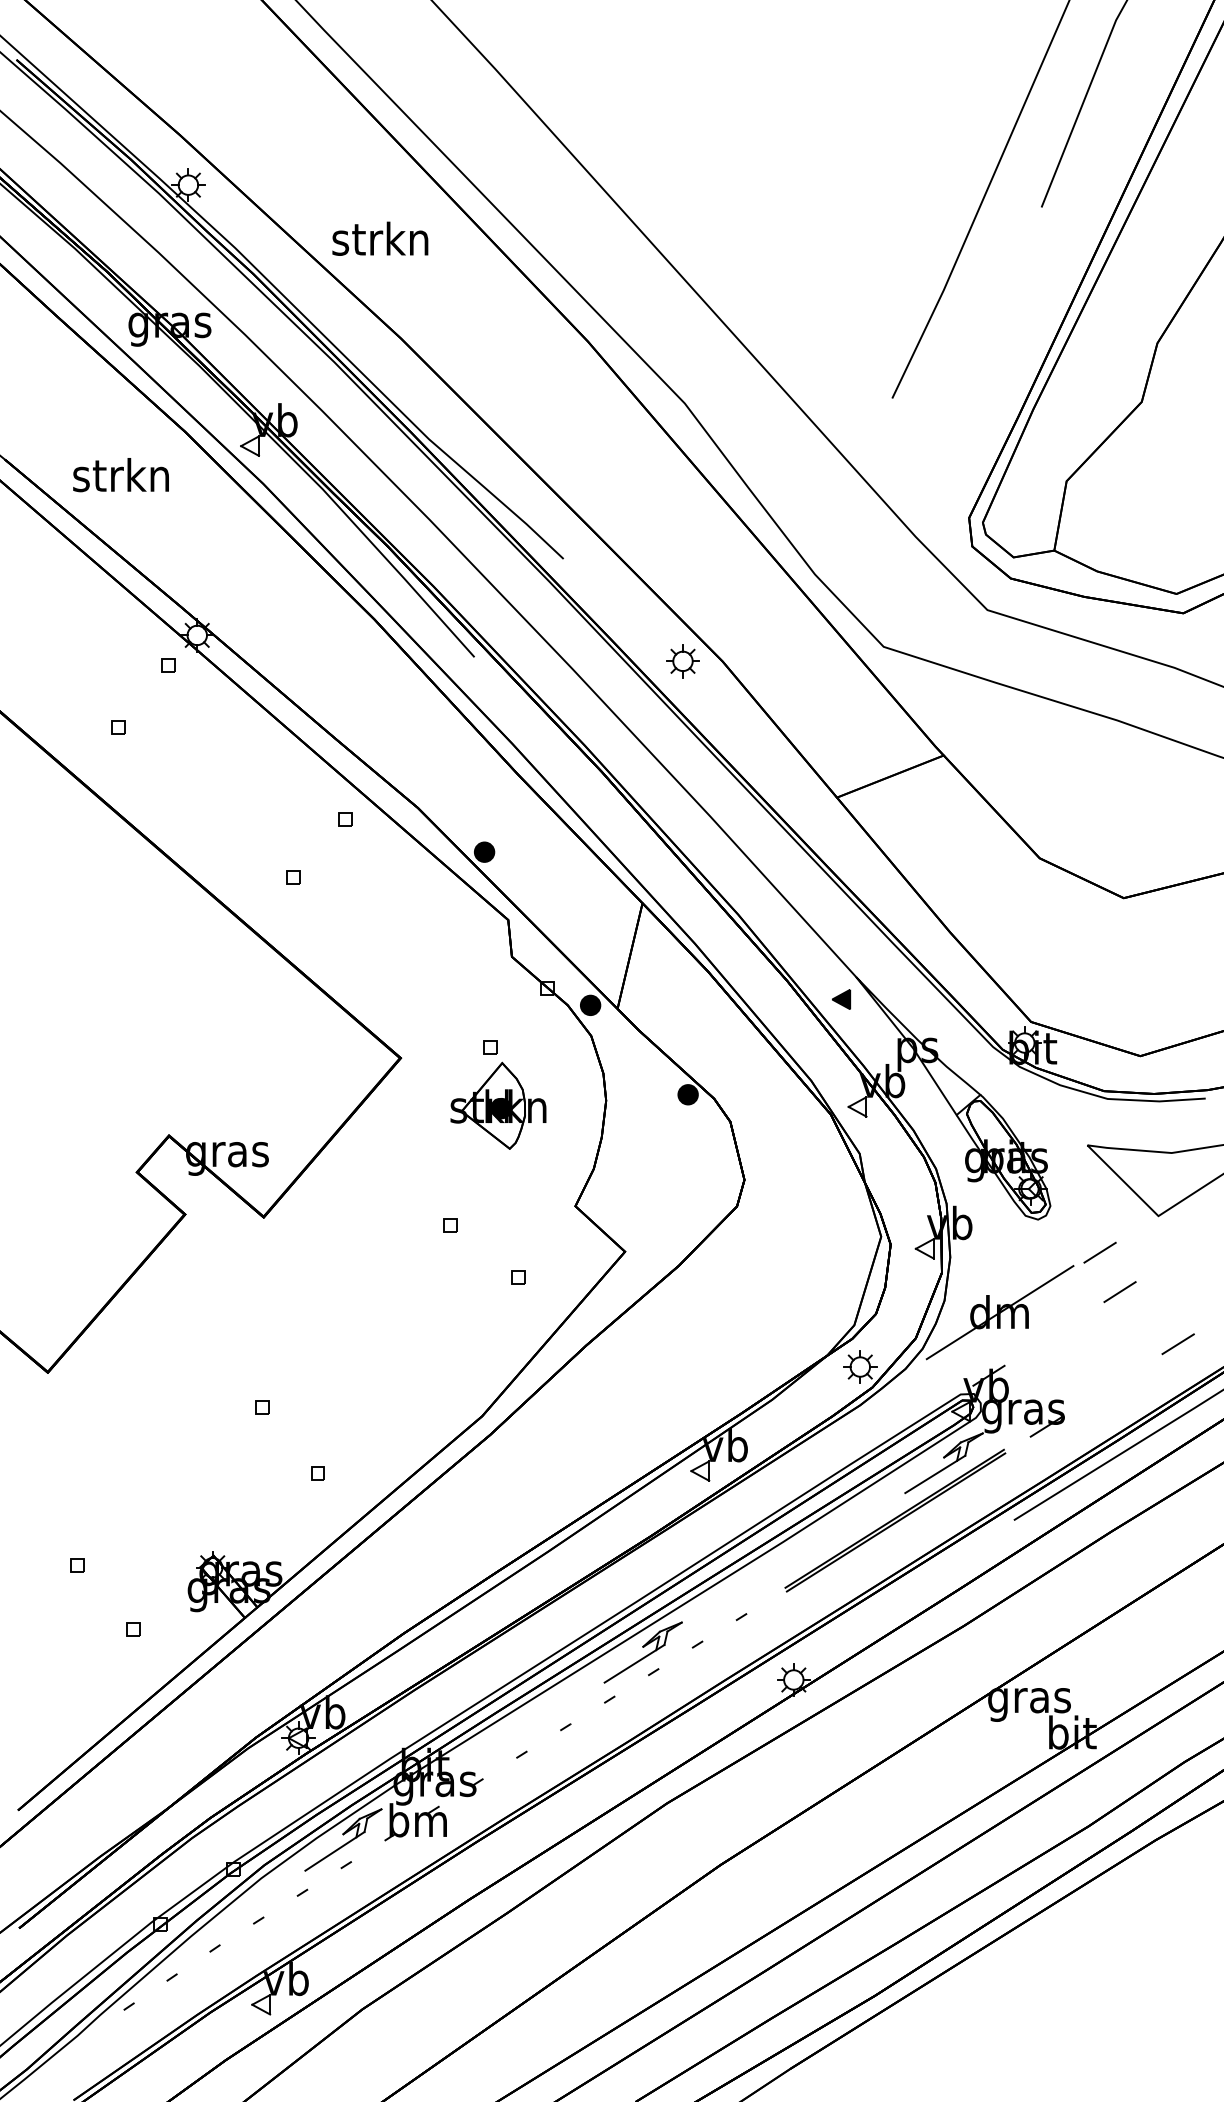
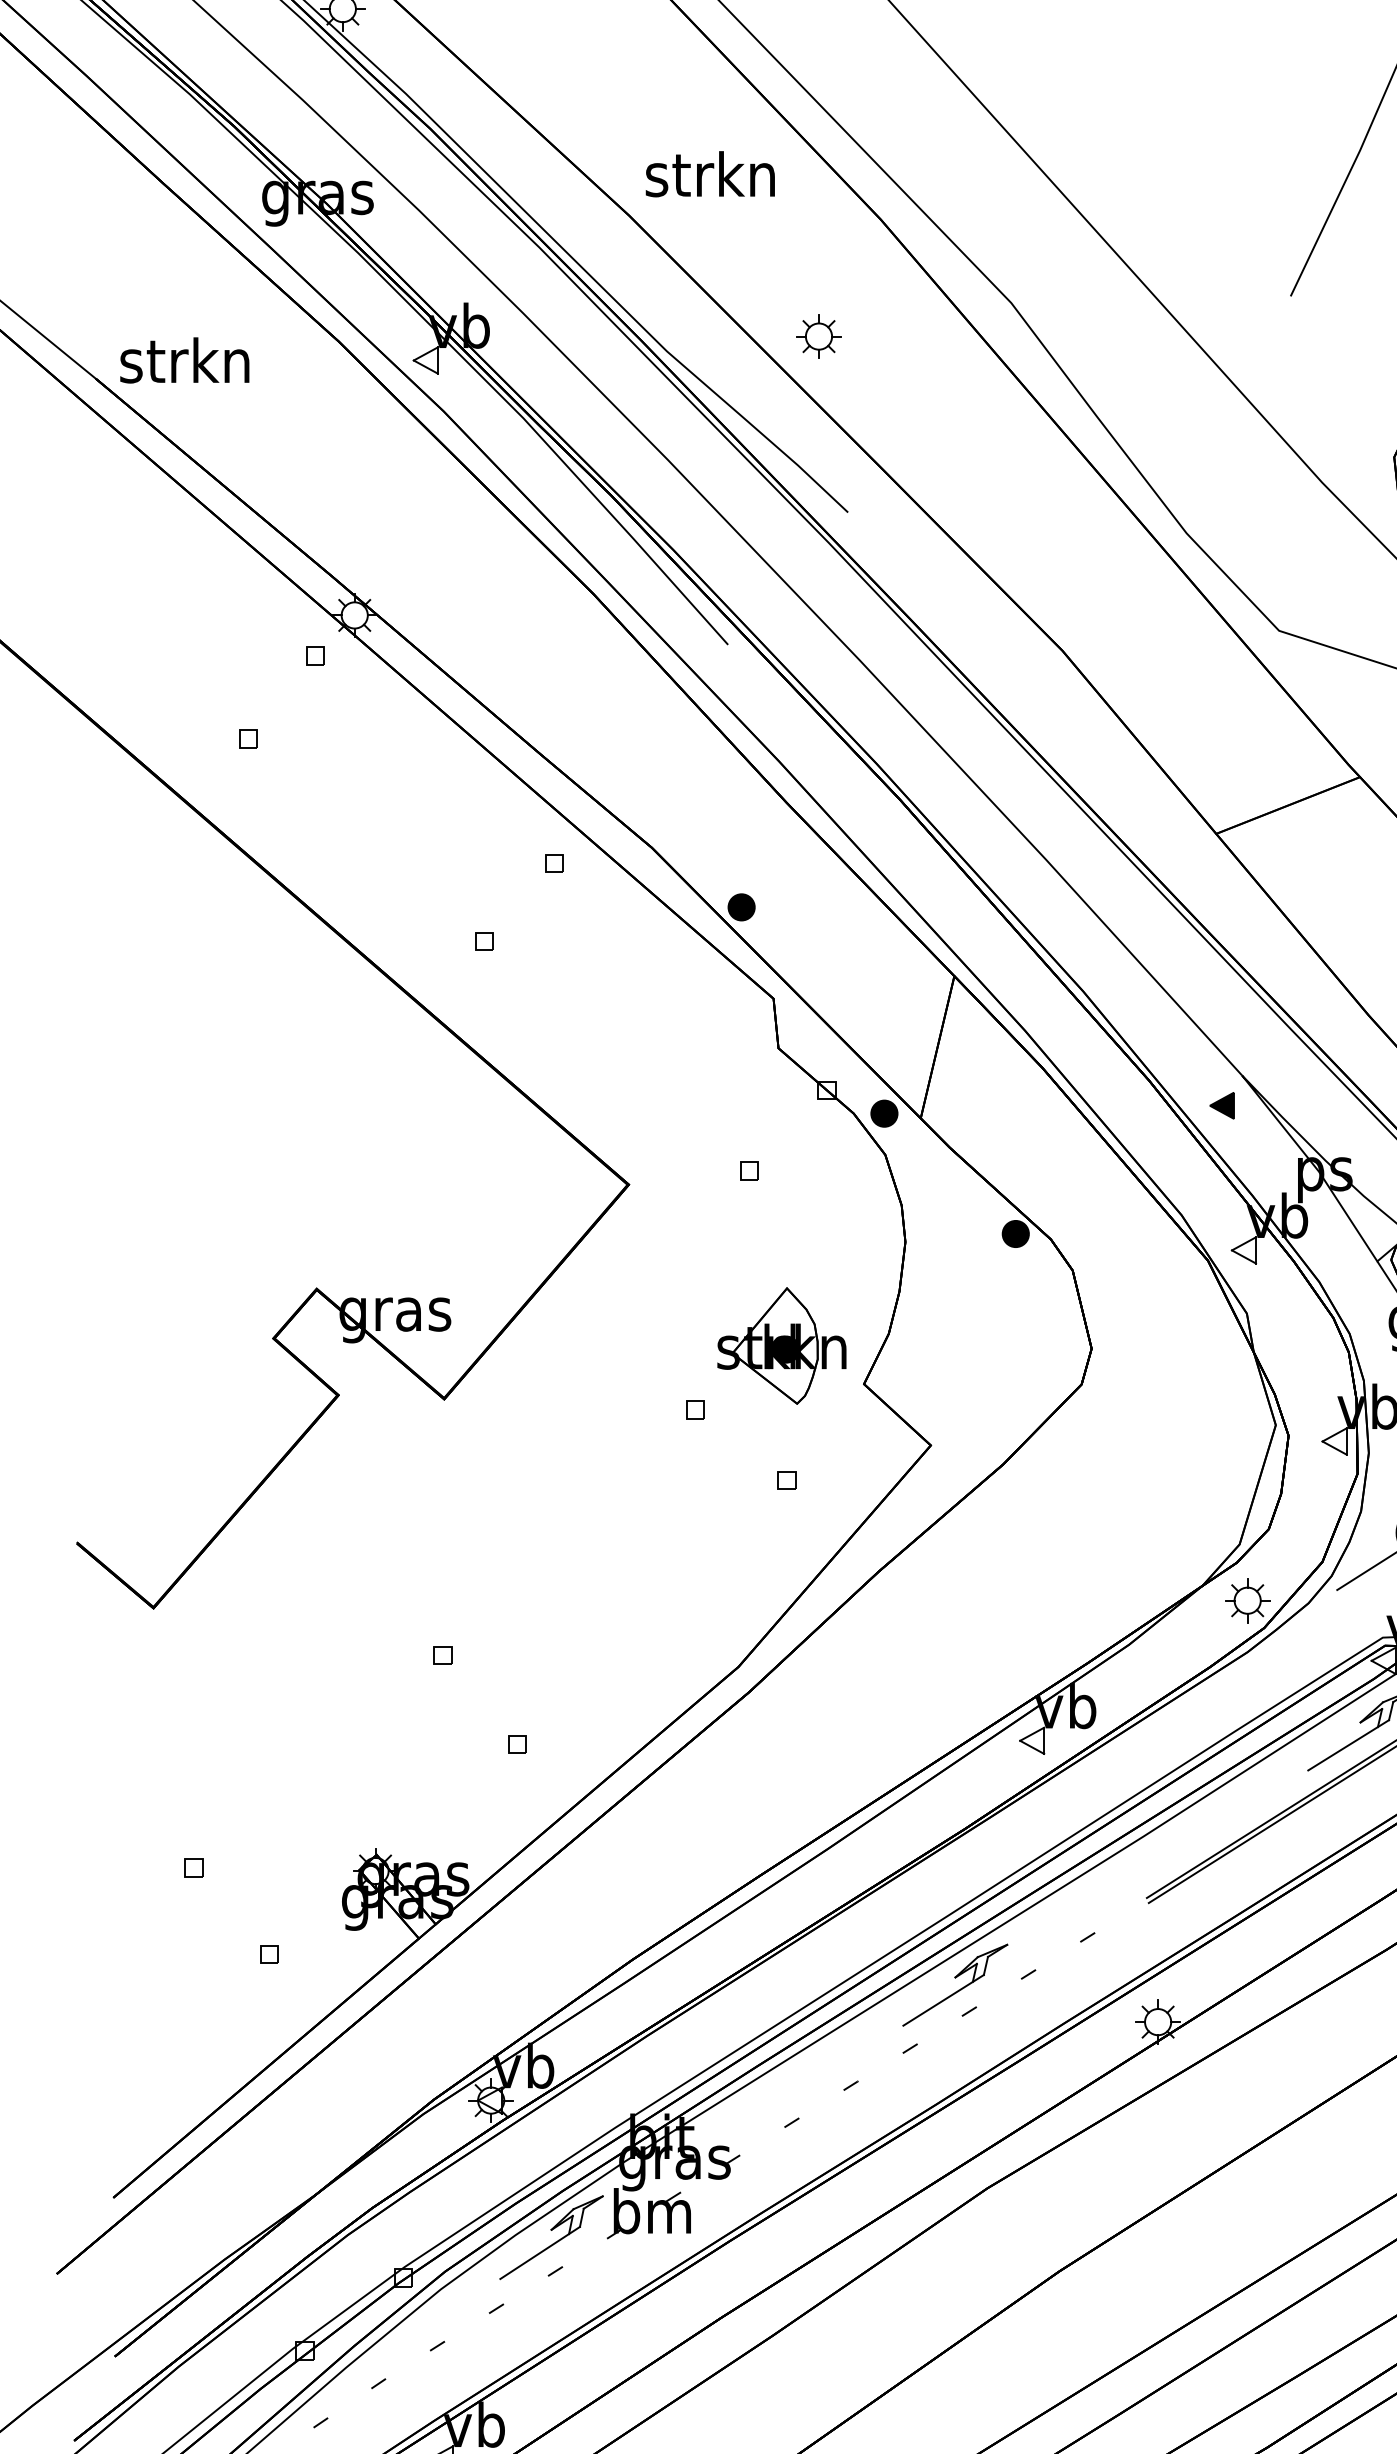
text: (380, 238) -> (710, 173), moved
text: (120, 475) -> (184, 361), moved
part: (682, 661) -> (818, 336), moved
part: (498, 1105) -> (781, 1345), moved

